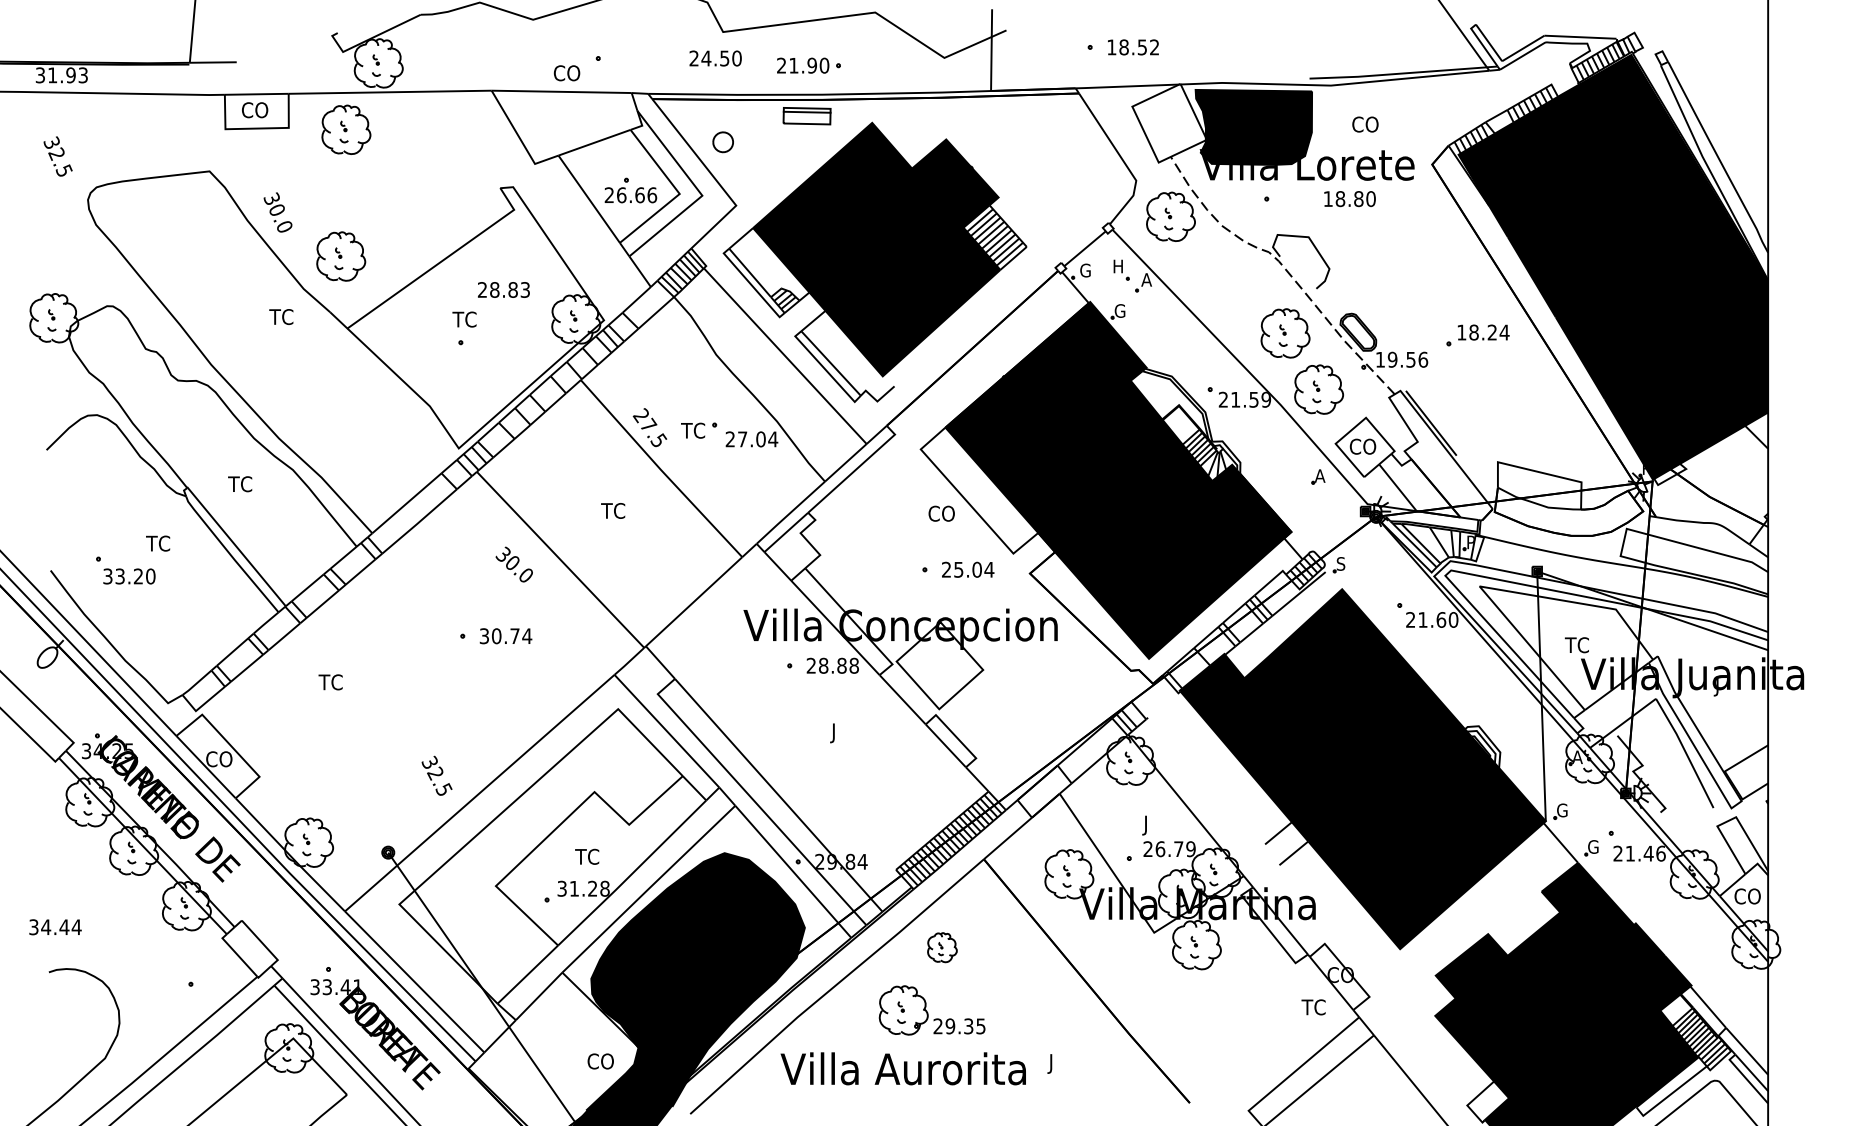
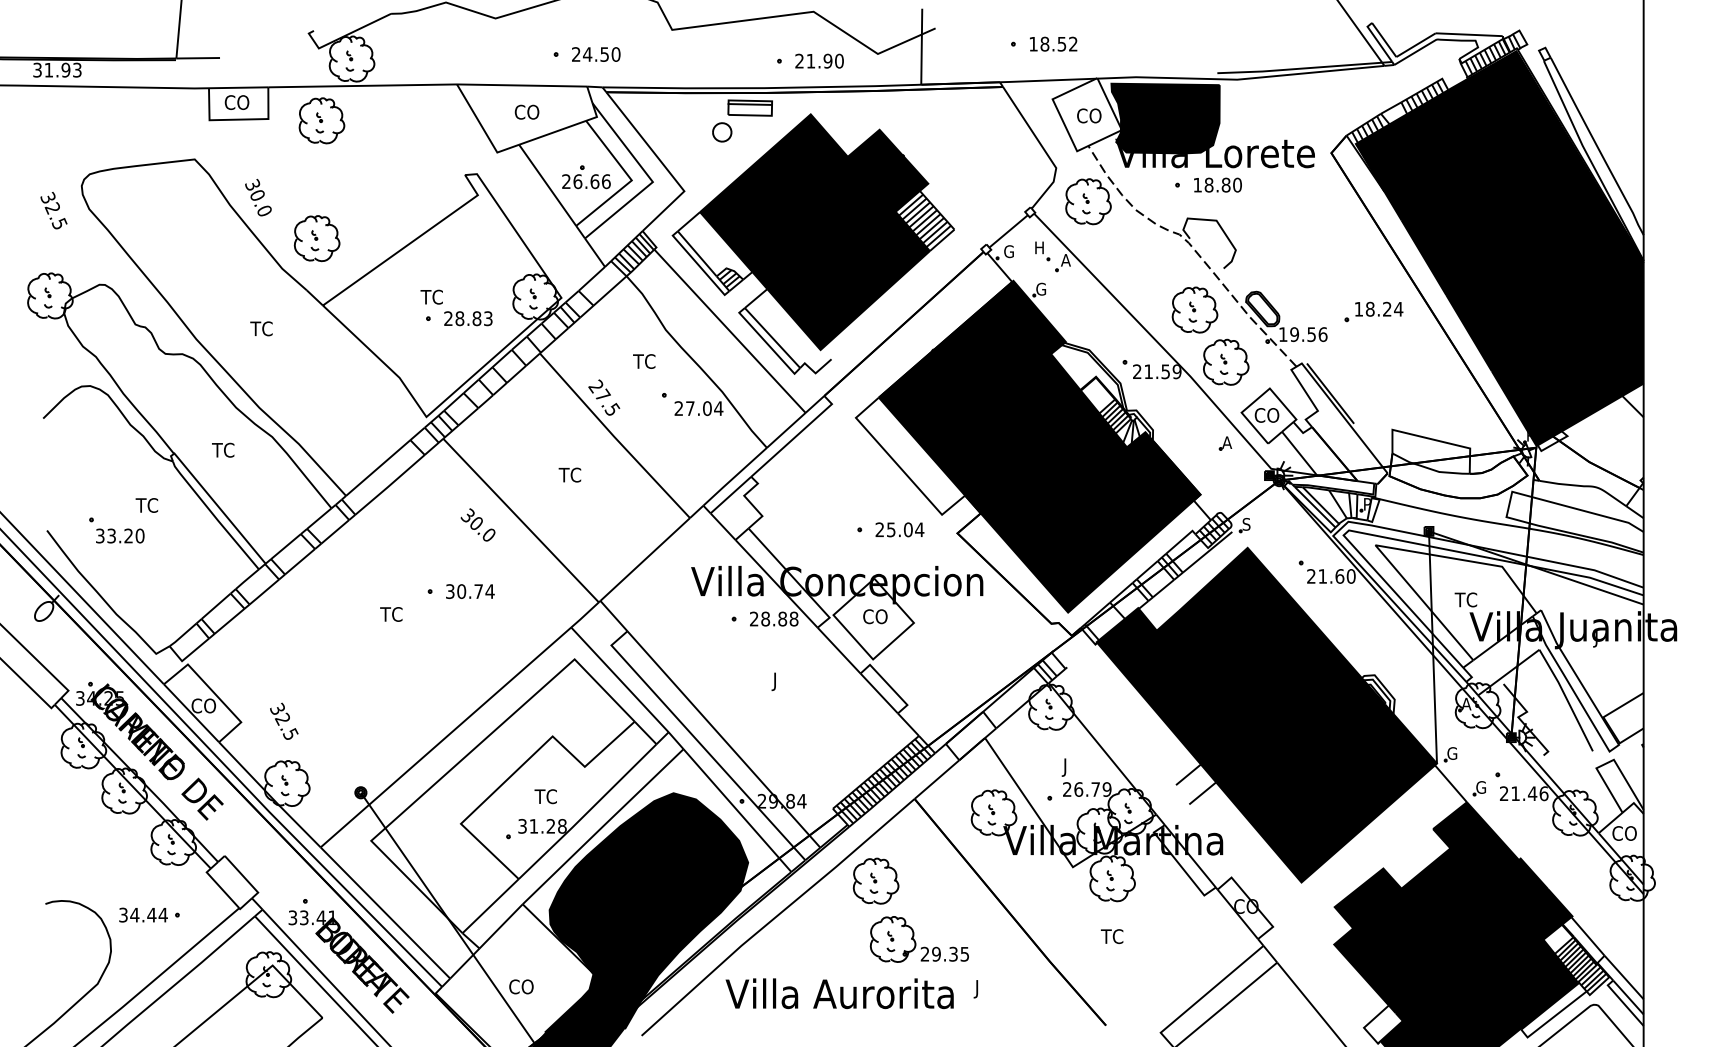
text: (715, 58) -> (596, 54), moved
text: (803, 64) -> (819, 60), moved
text: (566, 72) -> (526, 111), moved
text: (1365, 124) -> (1089, 115), moved
part: (723, 142) -> (722, 132), moved
text: (57, 156) -> (53, 210), moved
text: (1349, 198) -> (1217, 184), moved
text: (504, 289) -> (468, 318), moved
text: (281, 316) -> (261, 328), moved
text: (693, 430) -> (644, 361), moved
text: (941, 513) -> (875, 616), moved
text: (330, 682) -> (391, 614), moved
text: (437, 774) -> (284, 720), moved
text: (55, 926) -> (143, 914), moved
part: (941, 947) -> (875, 880), size x1.67
text: (1312, 1007) -> (1111, 936), moved
part: (931, 1010) -> (918, 939), moved
text: (600, 1061) -> (521, 986), moved

